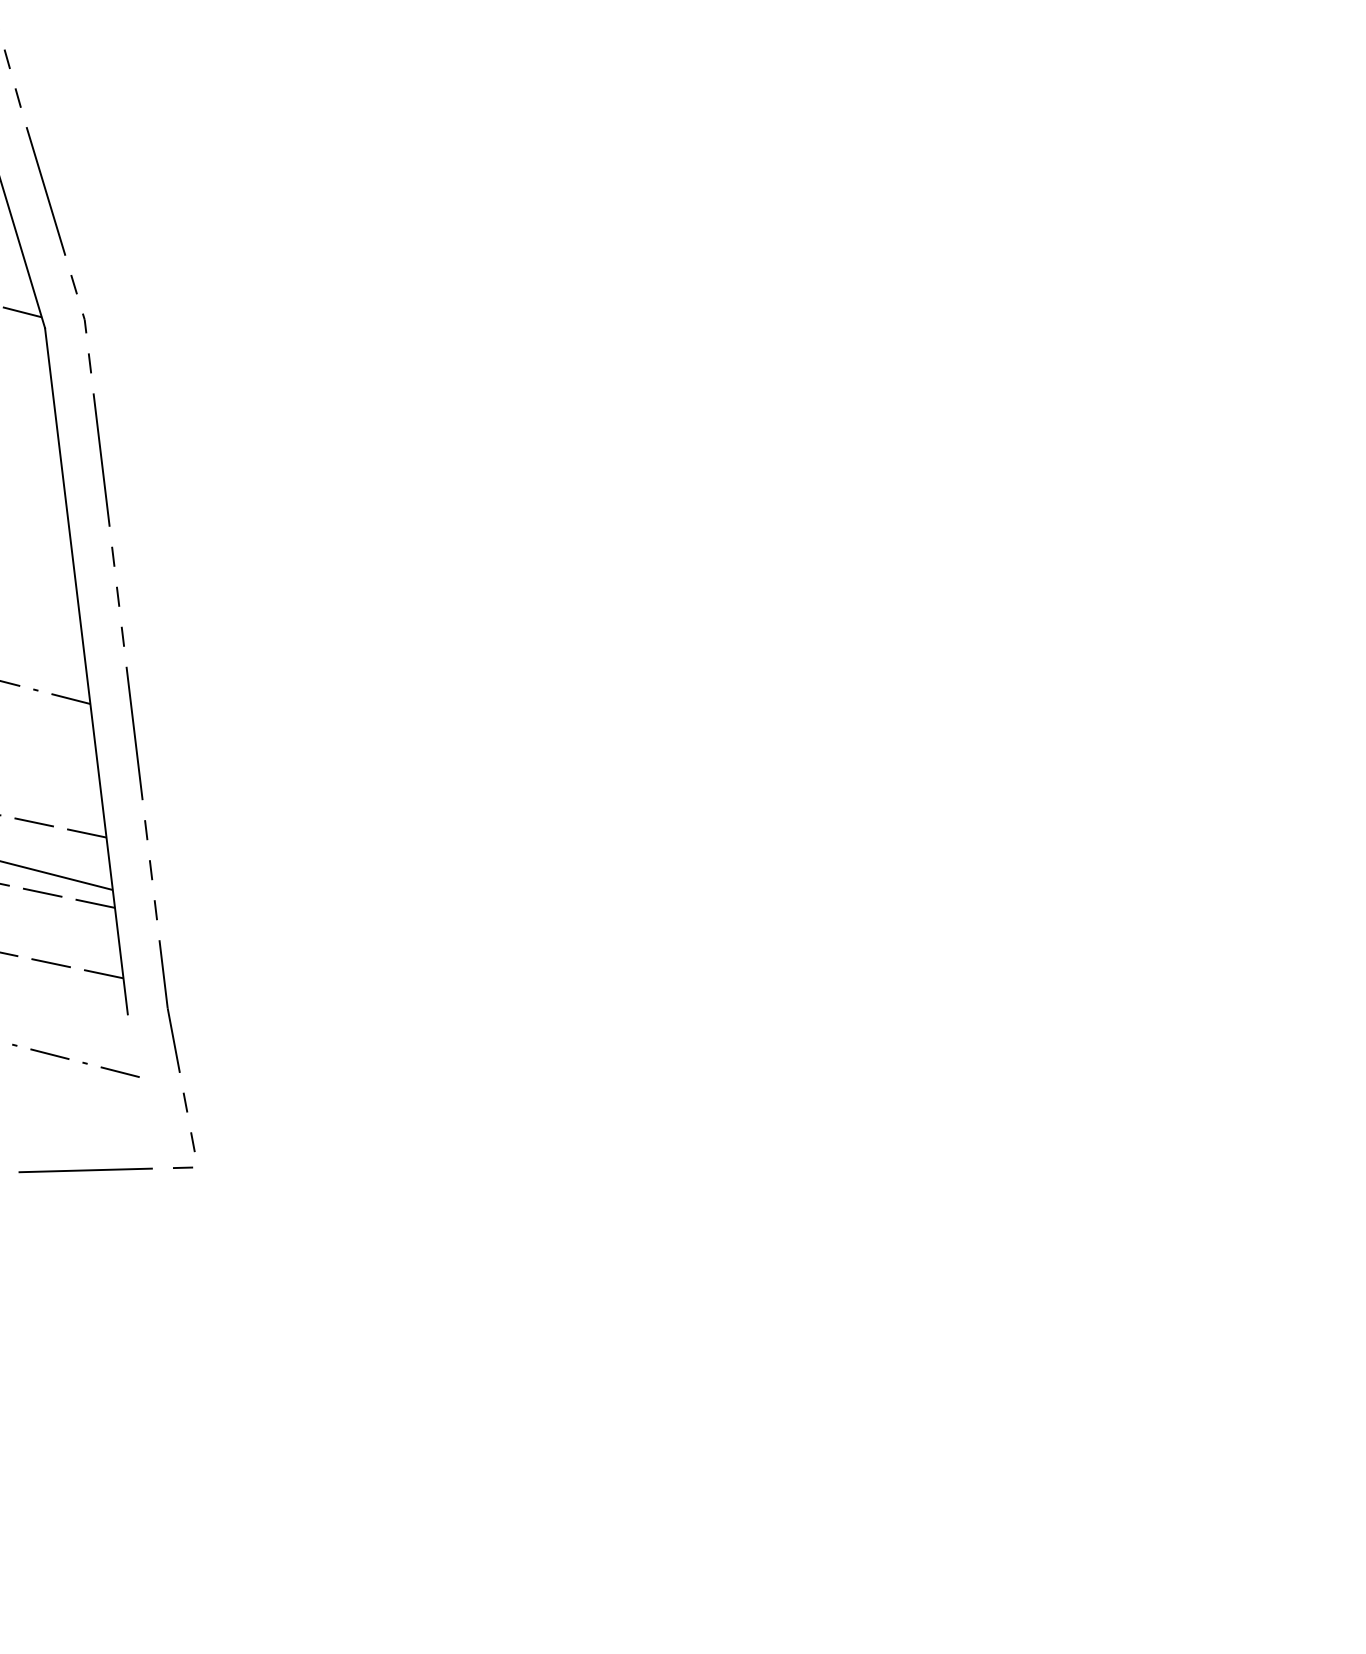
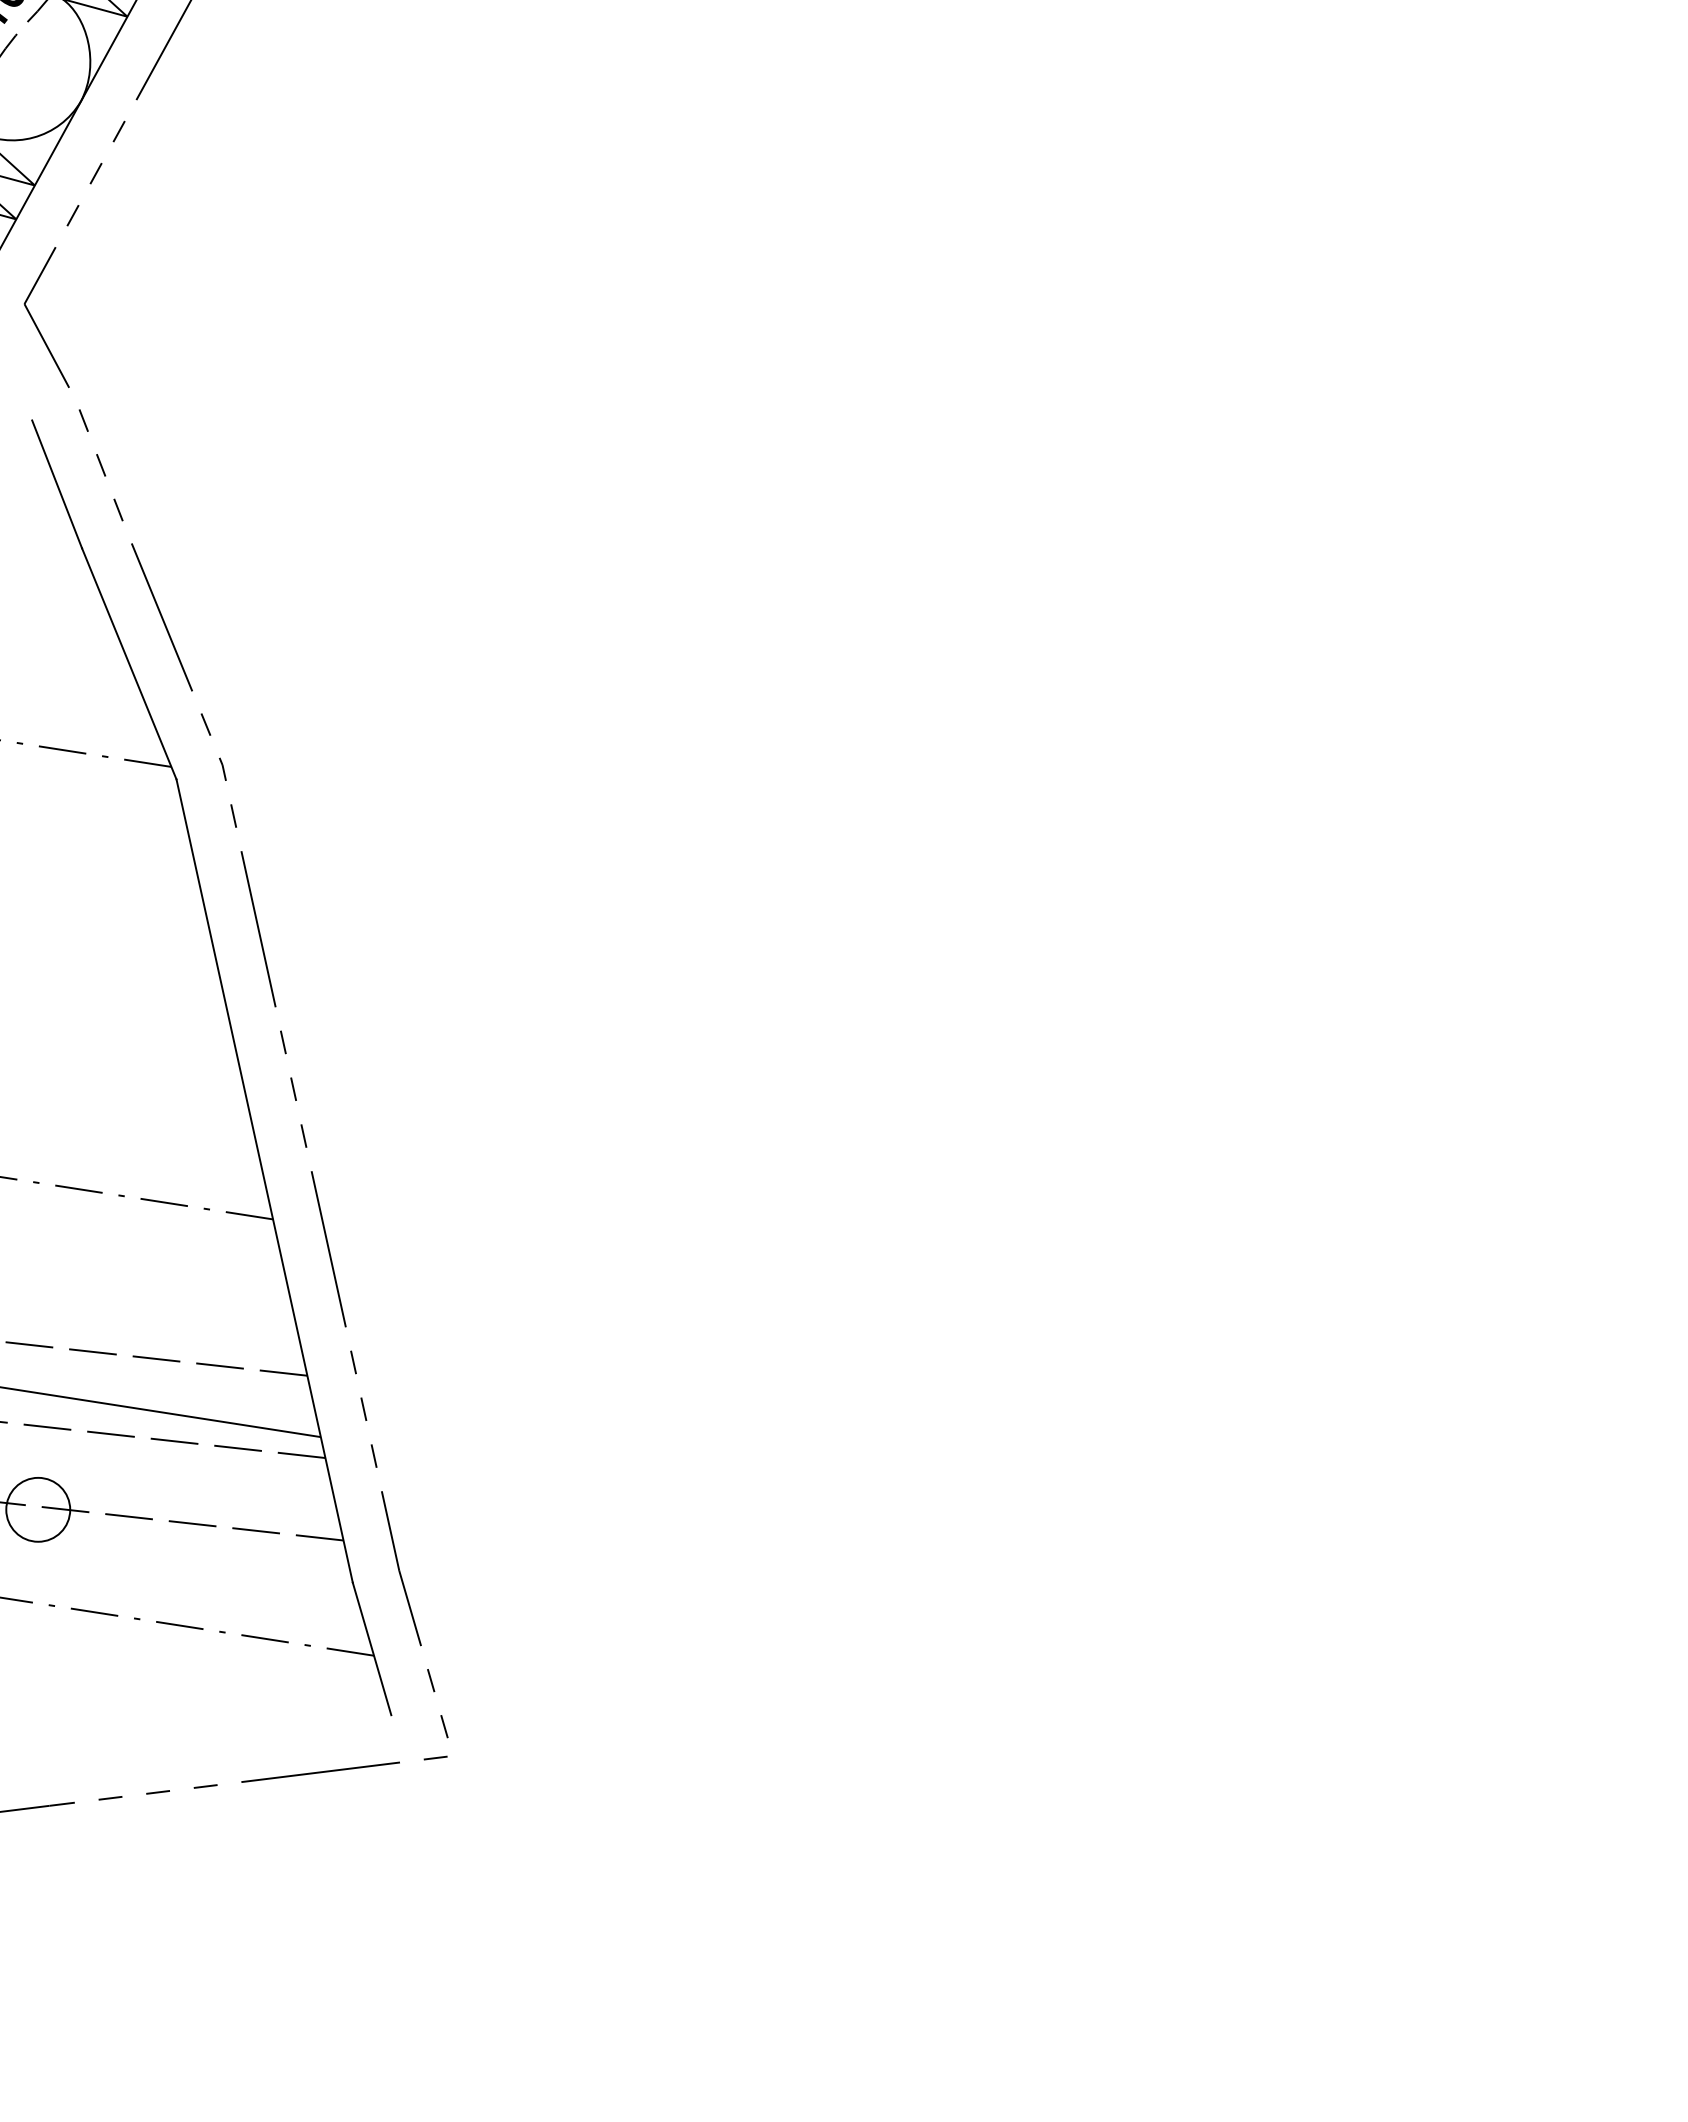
line: (138, 1070) -> (371, 1648), added

